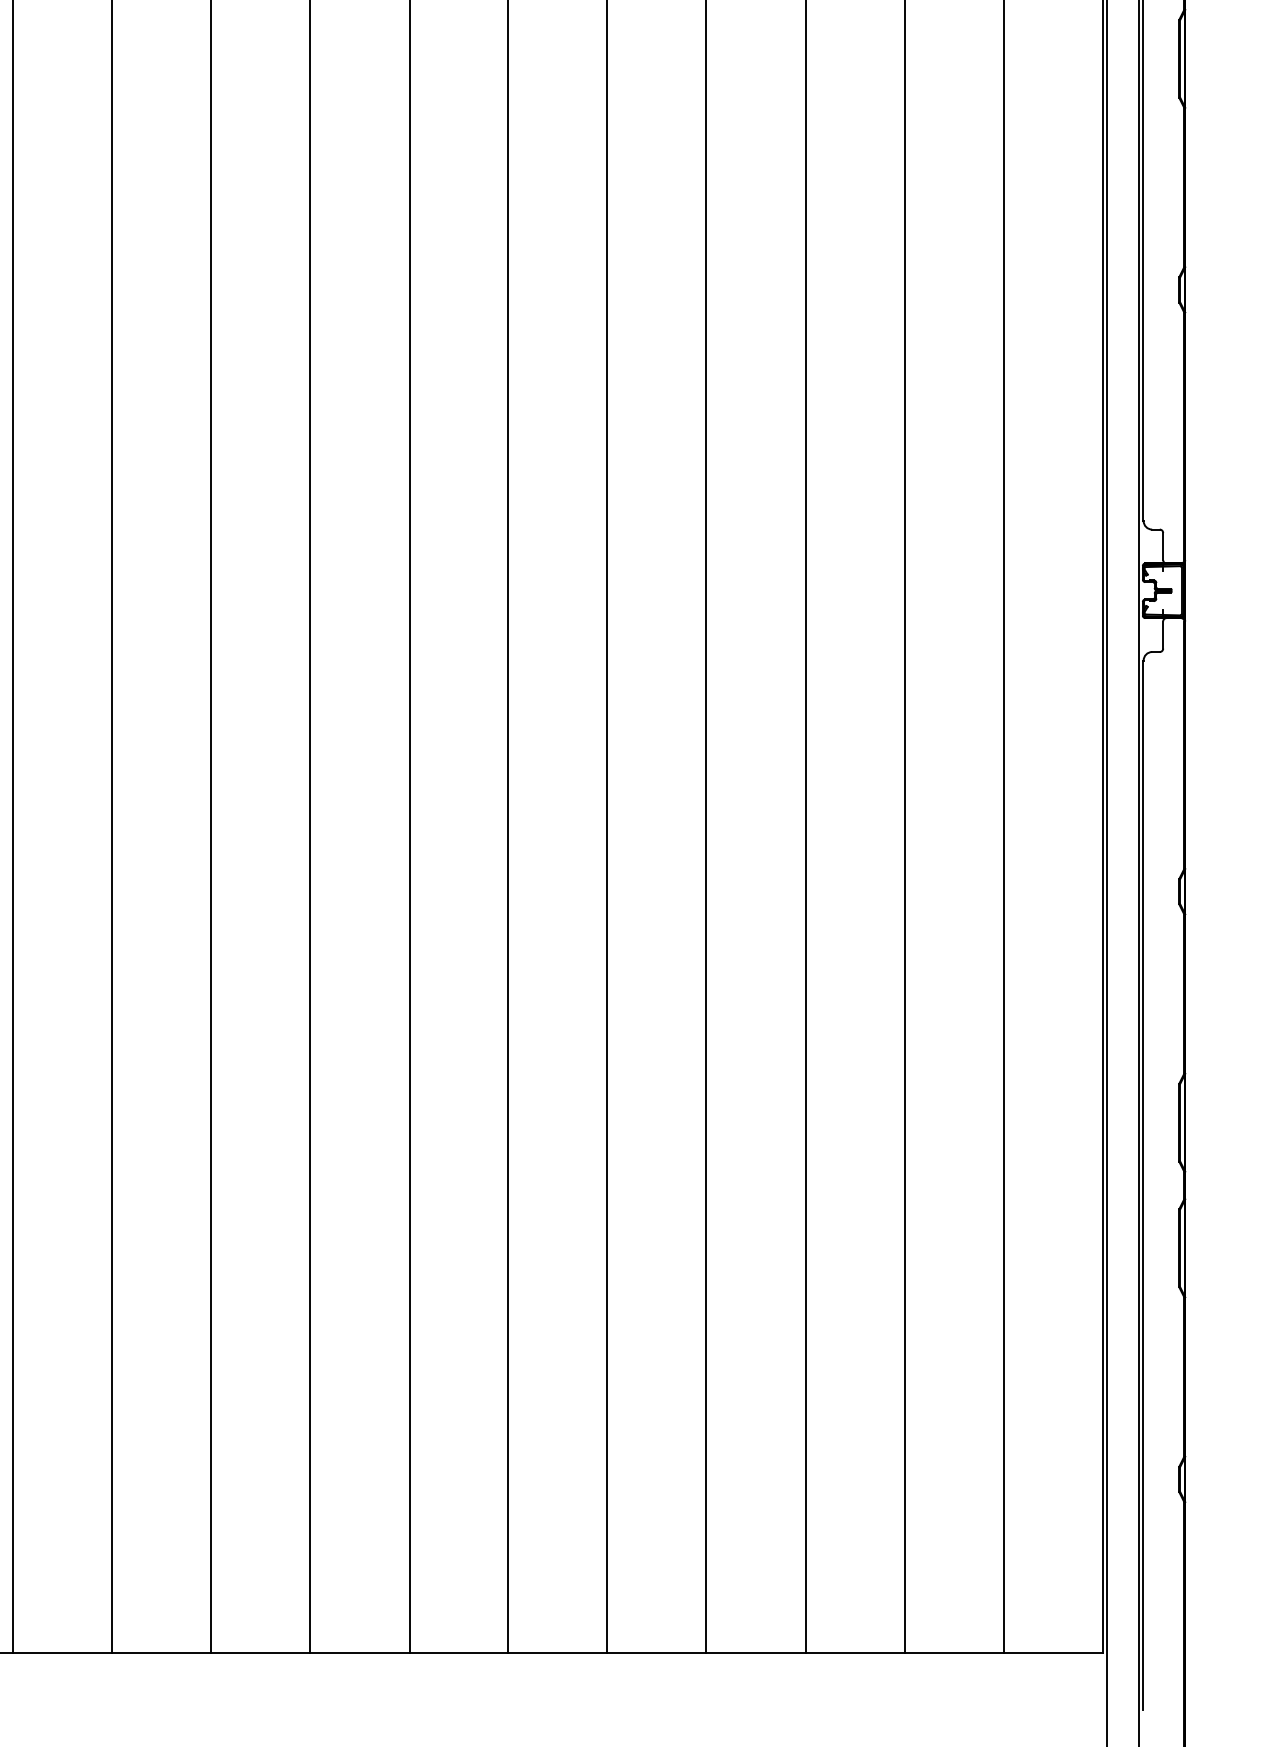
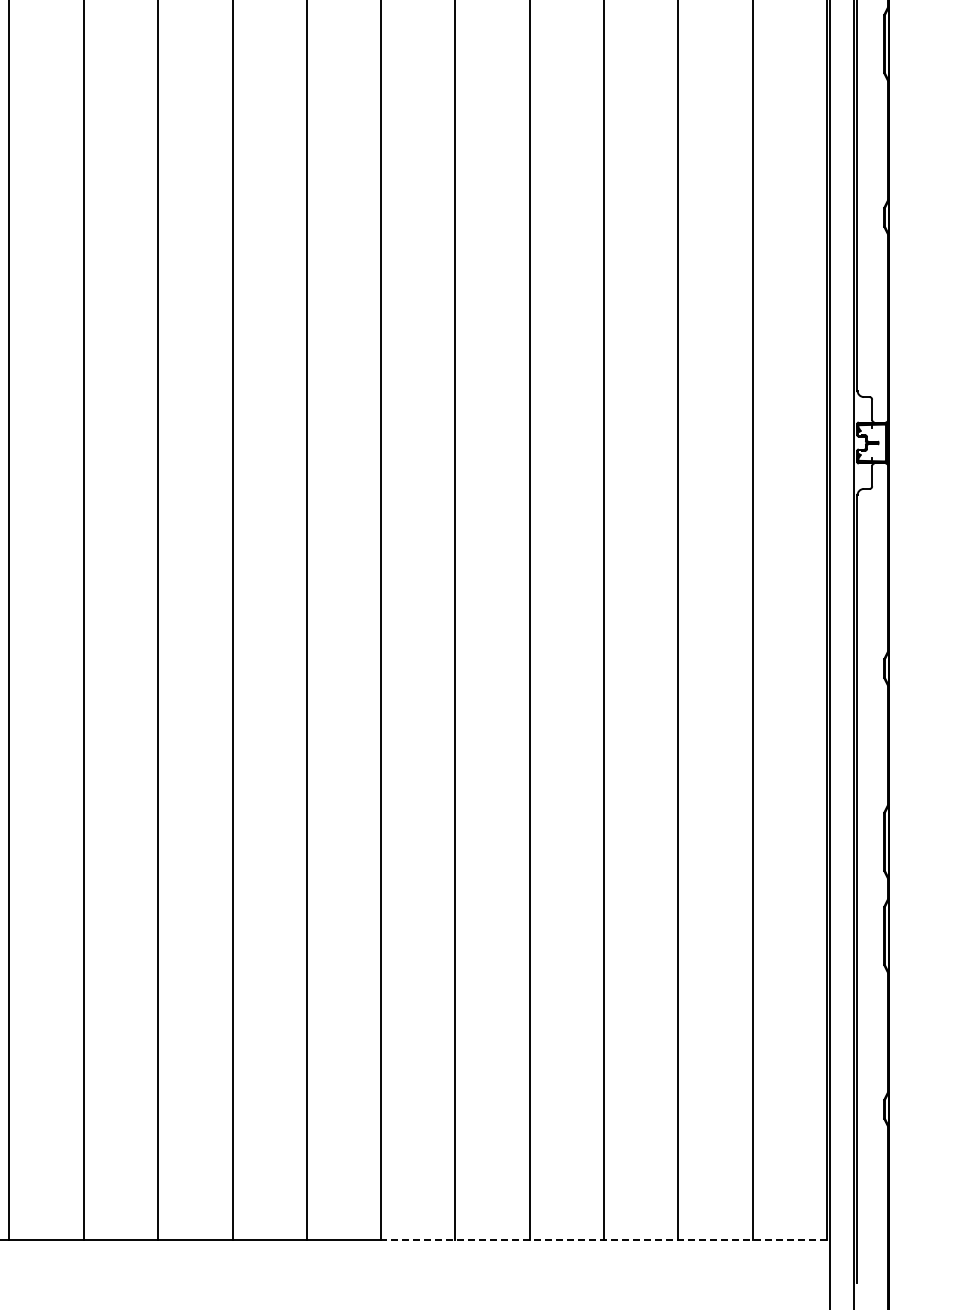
line: (804, 1652) -> (603, 1239), solid -> dashed

